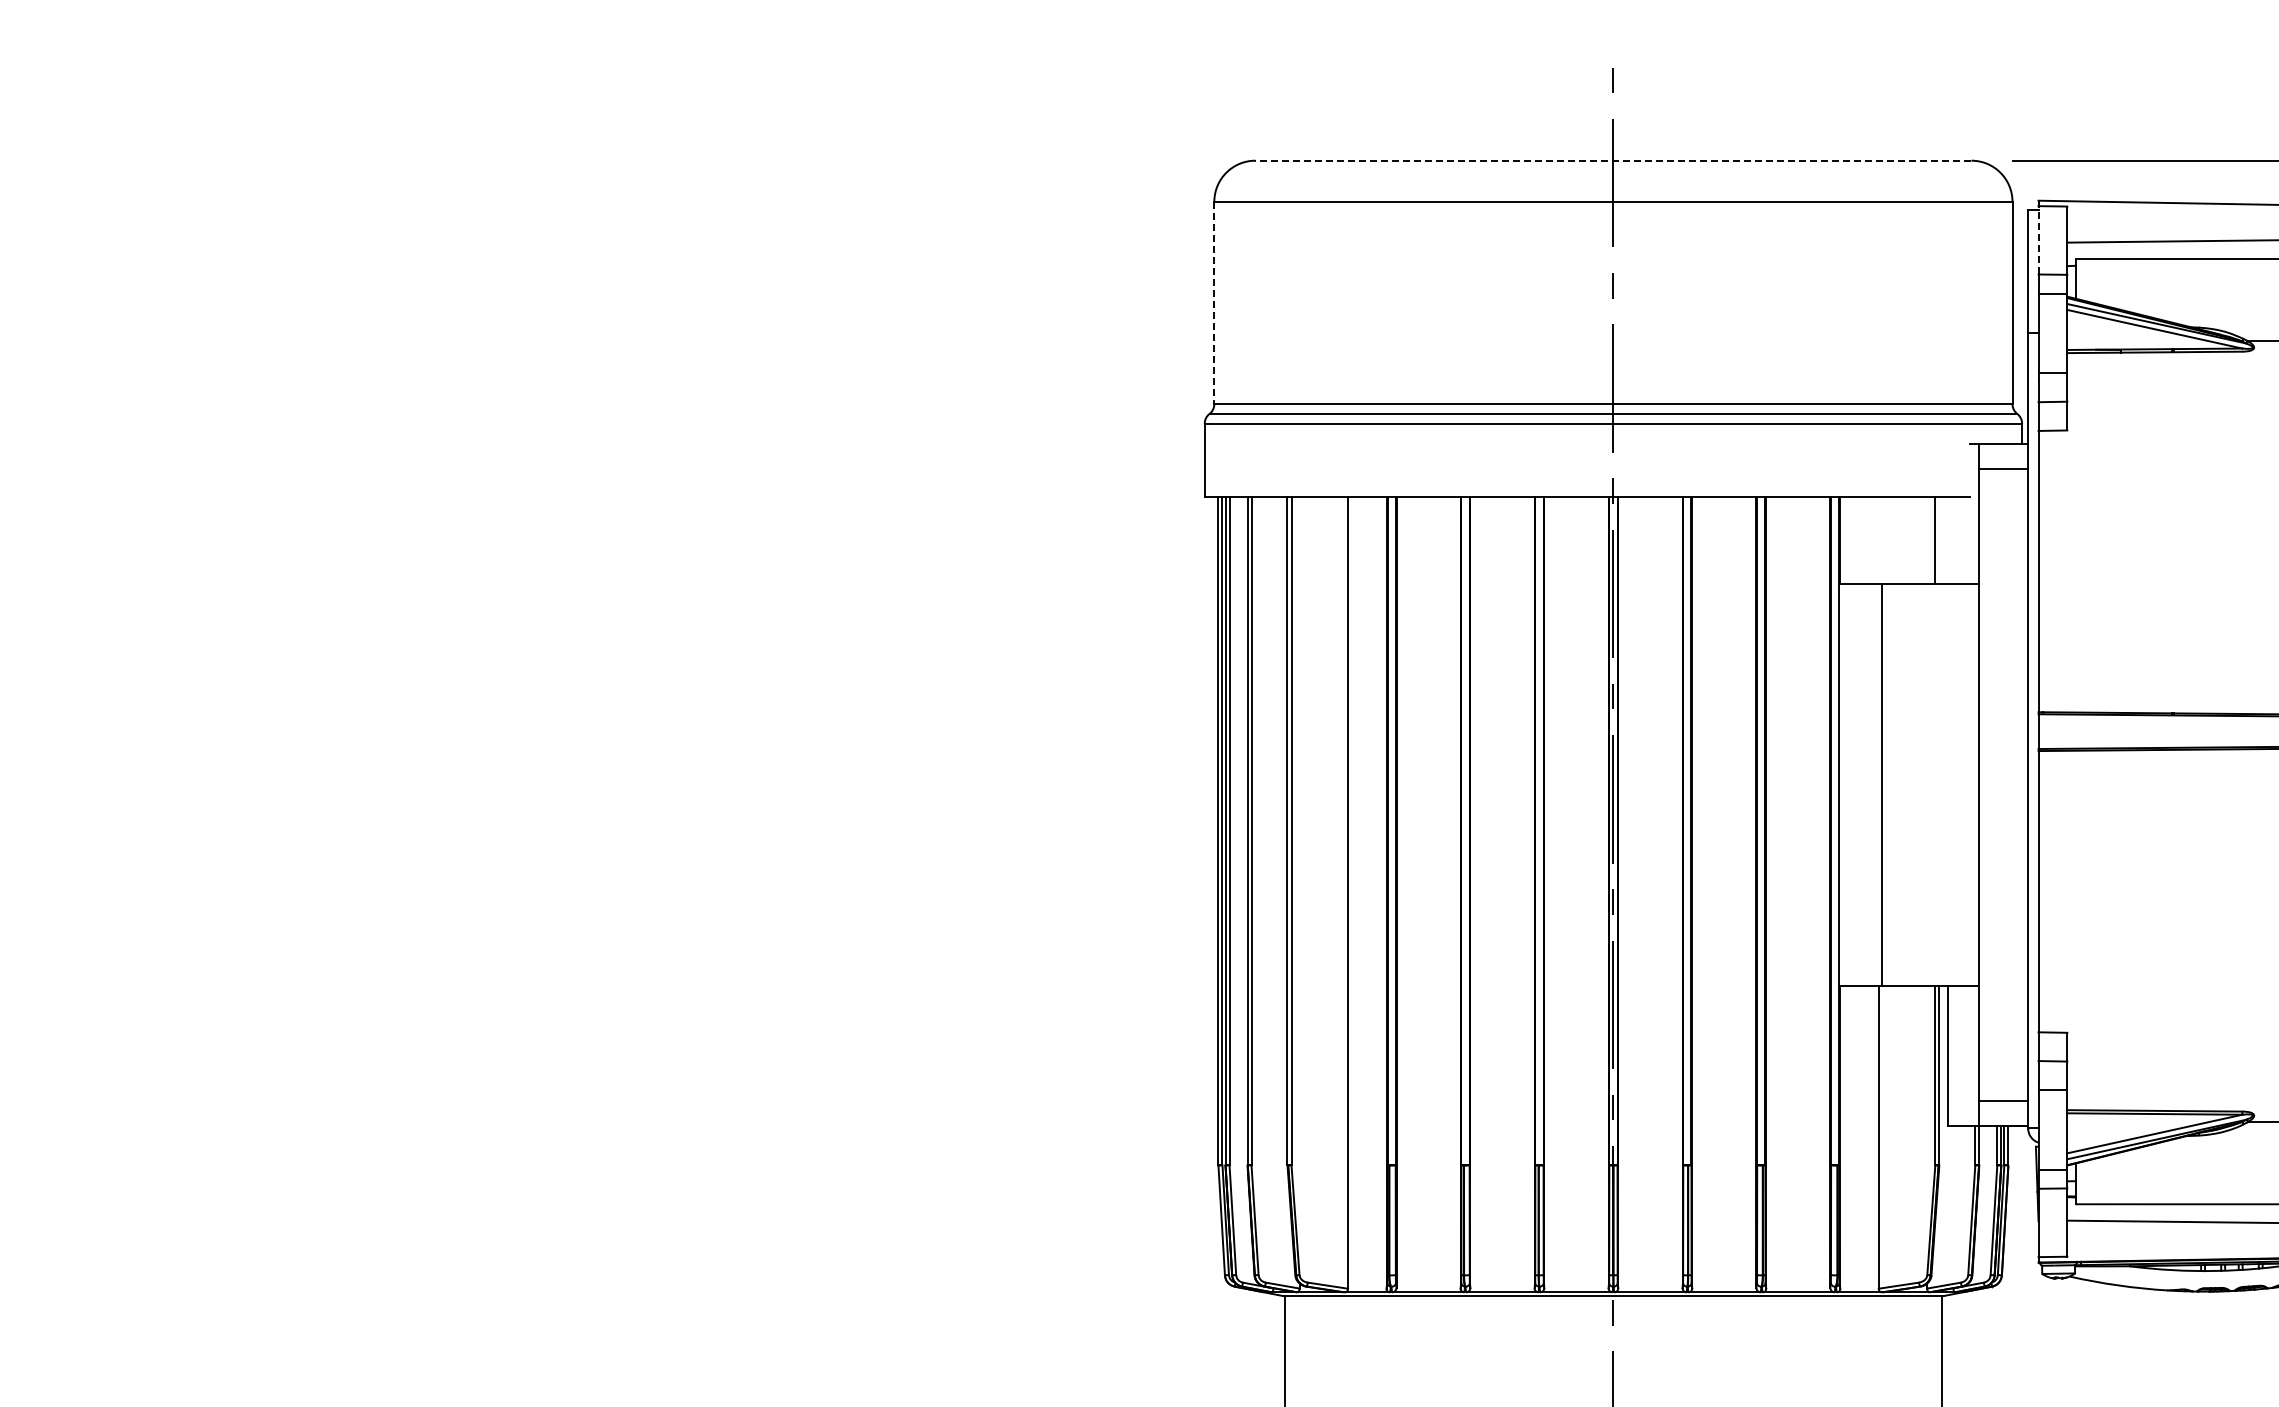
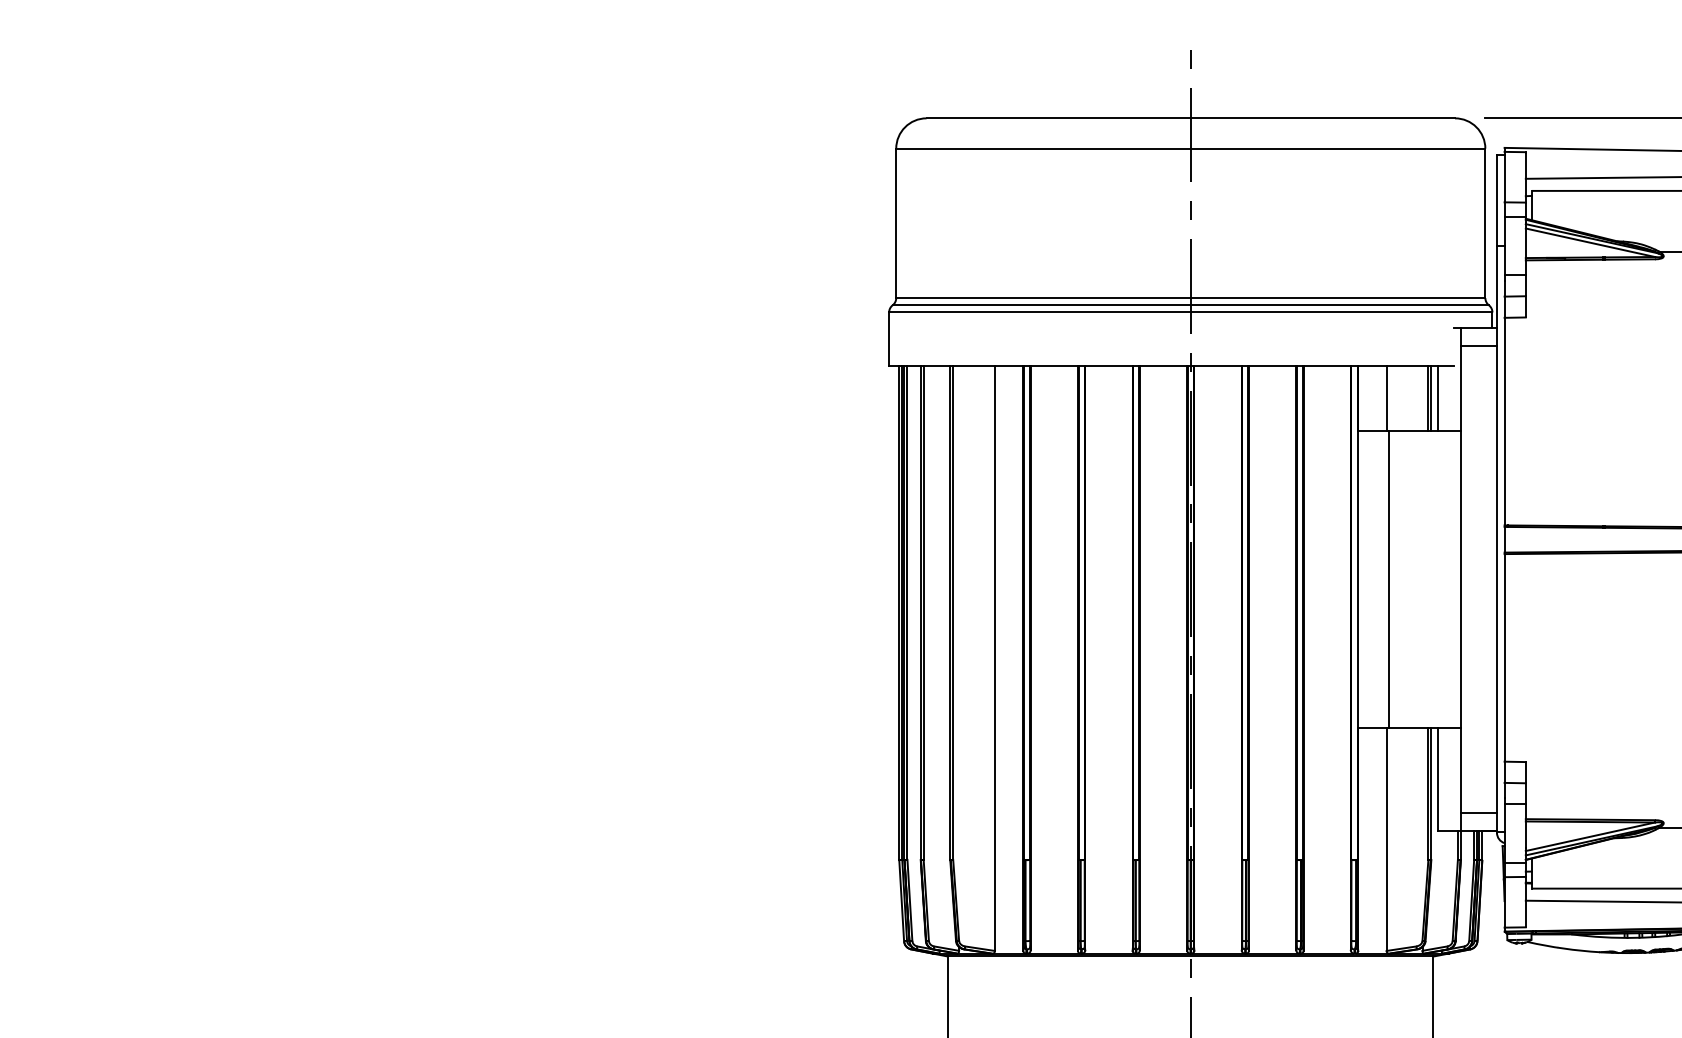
line: (1612, 160) -> (1190, 118), dashed -> solid
line: (2038, 239) -> (1504, 176), dashed -> solid
line: (1214, 303) -> (896, 223), dashed -> solid
line: (1878, 539) -> (1386, 397), added
line: (1939, 539) -> (1431, 397), added
line: (1948, 539) -> (1438, 397), added

